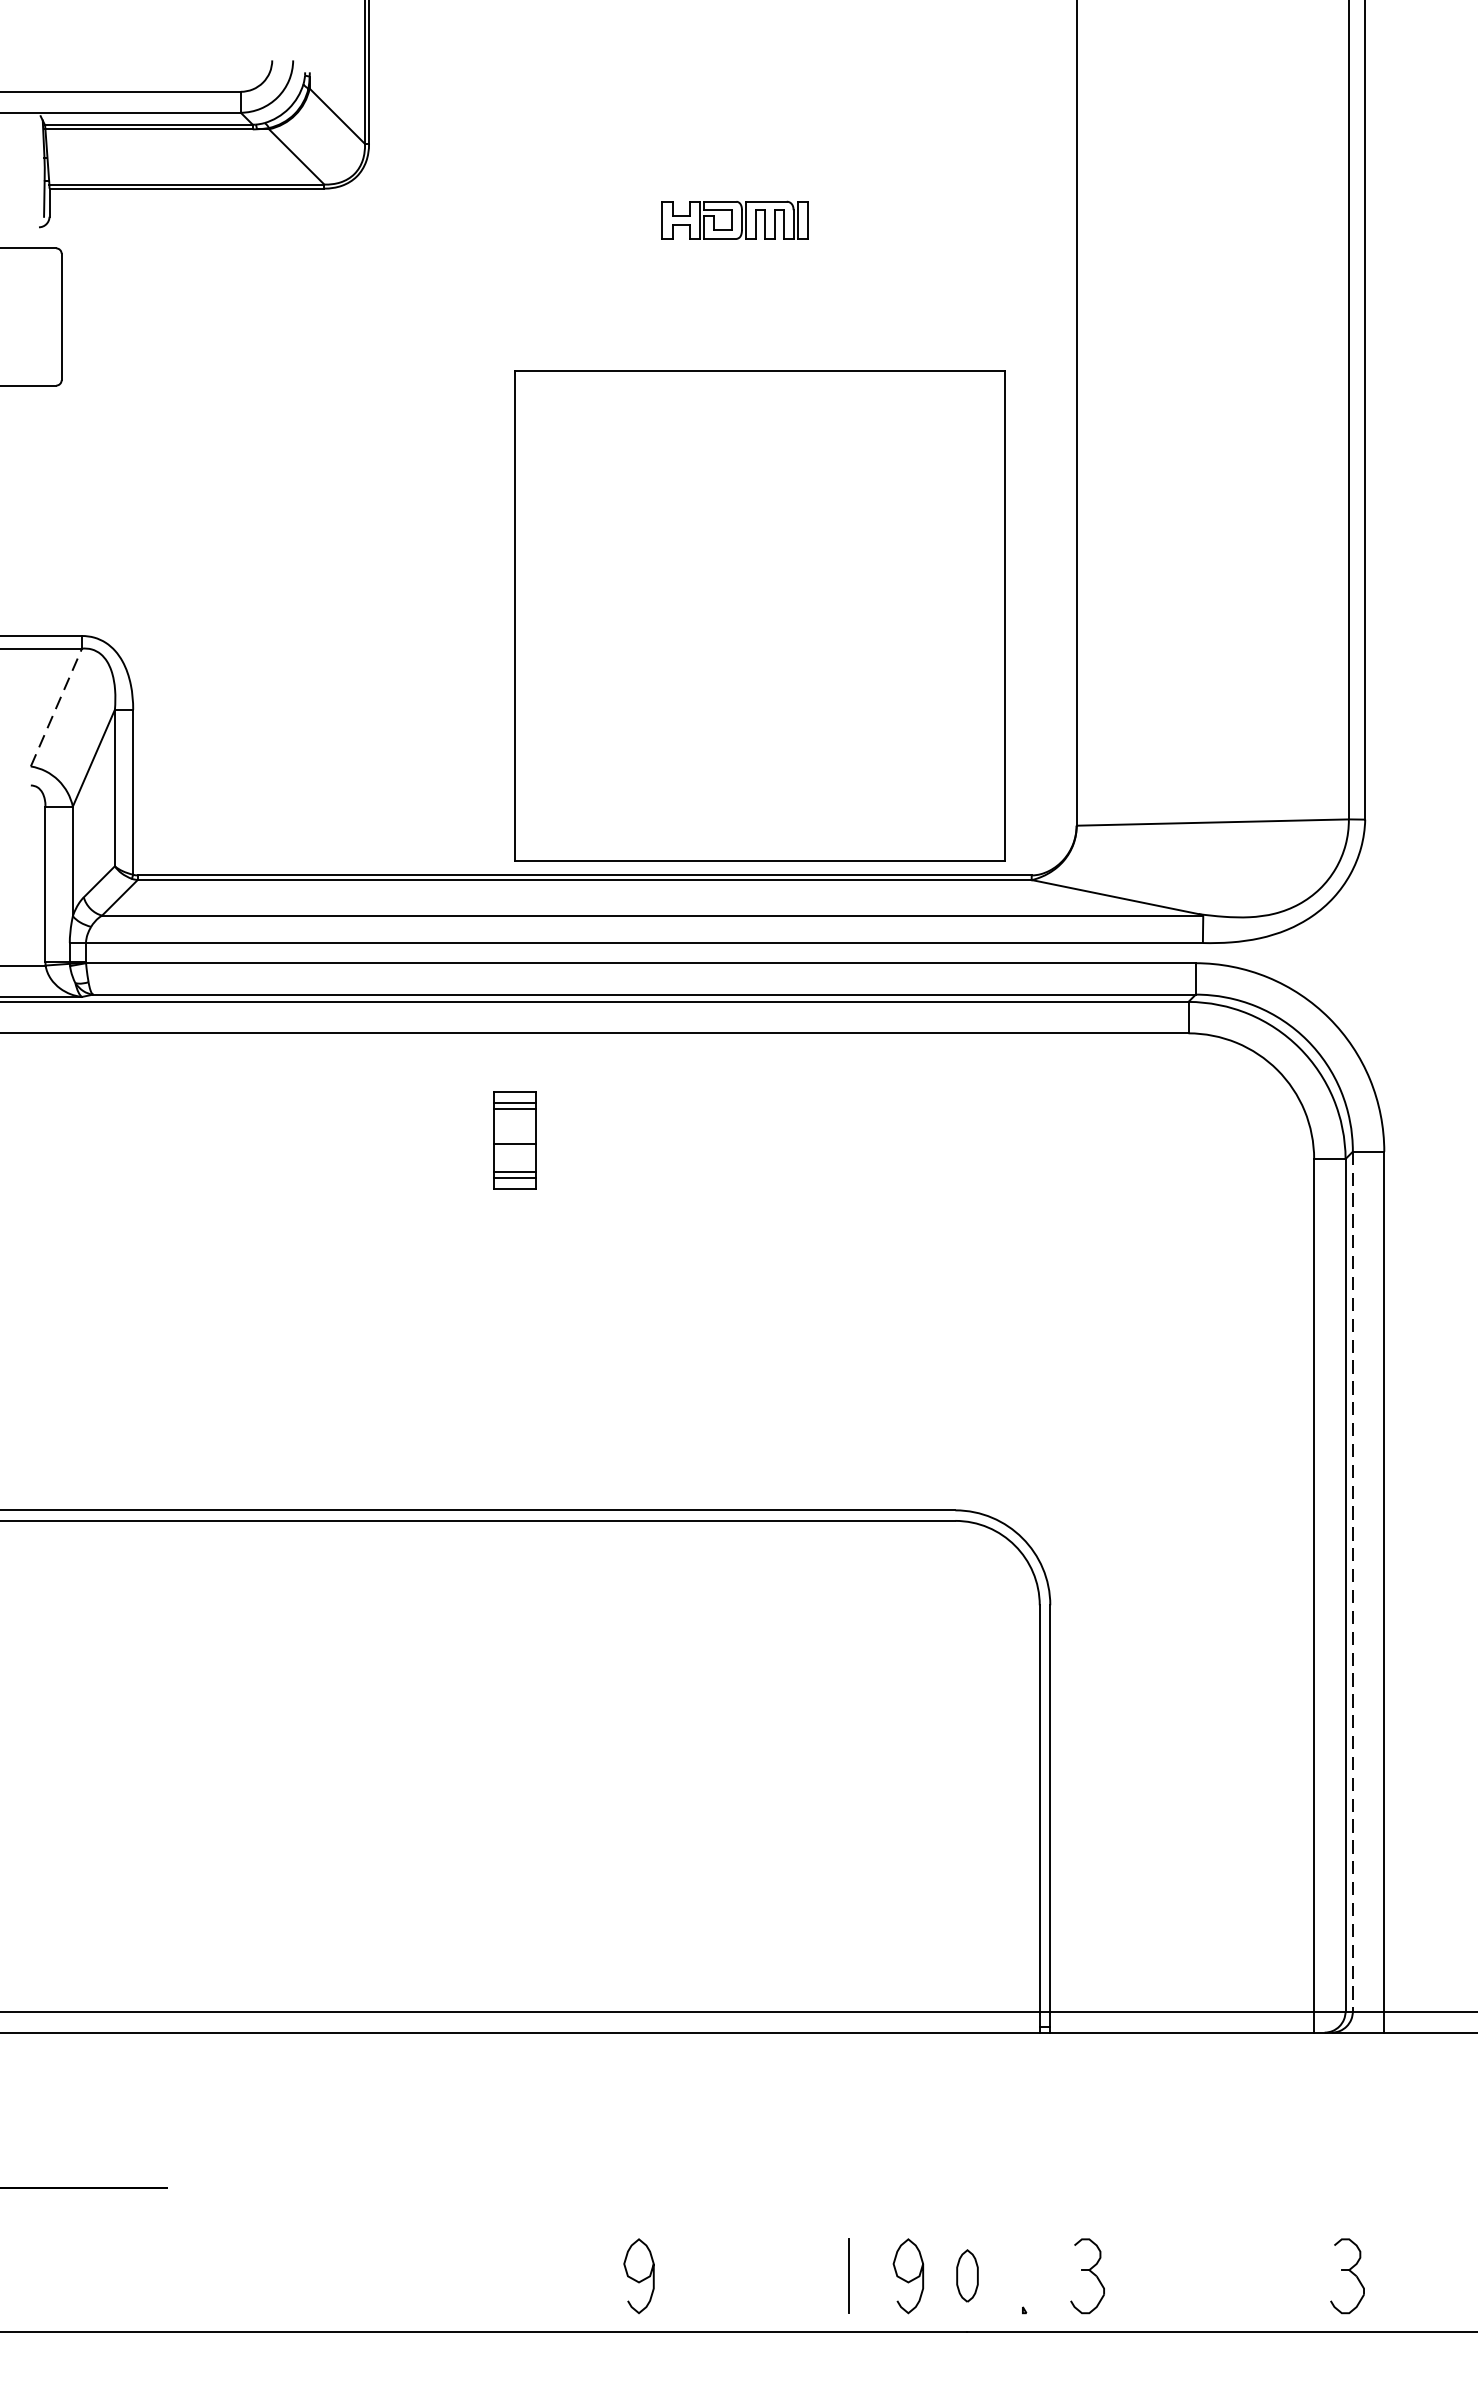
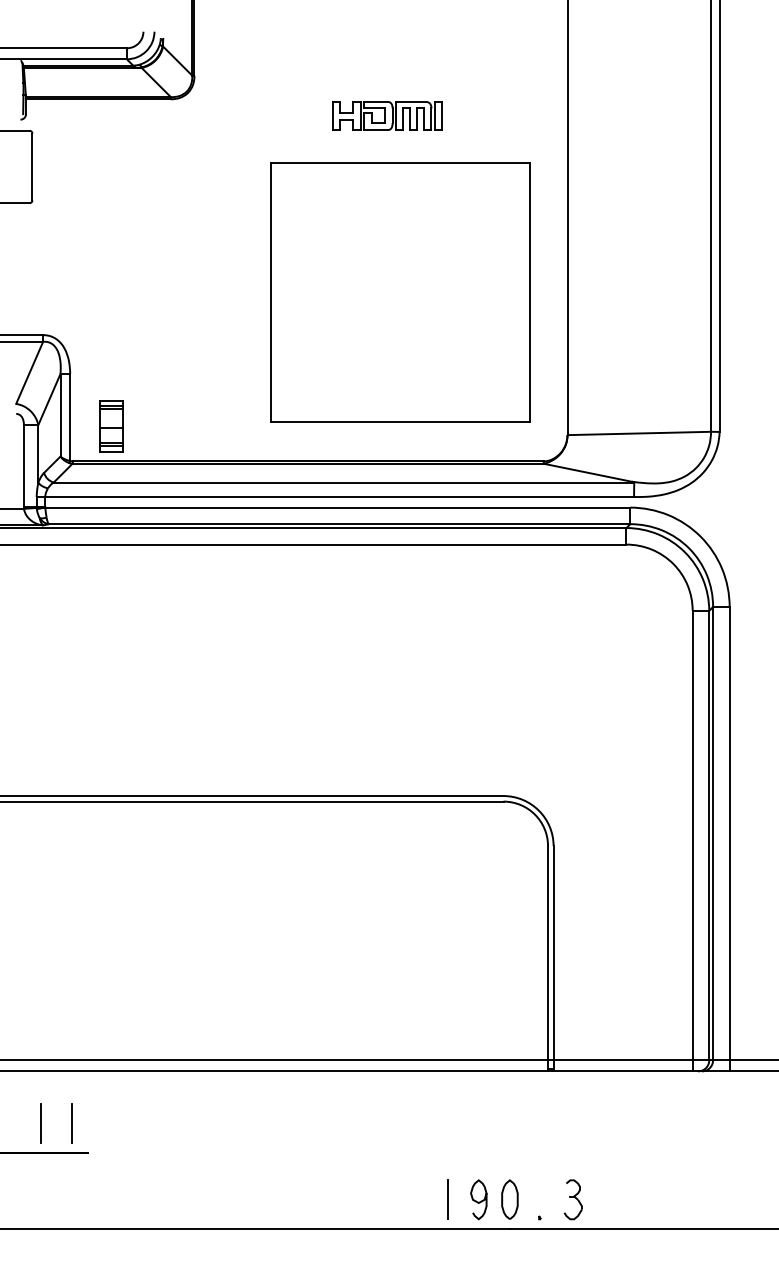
part: (735, 219) -> (387, 115), size x1.43
part: (759, 615) -> (400, 292), moved
line: (56, 706) -> (29, 372), dashed -> solid
part: (515, 1141) -> (111, 426), moved
line: (1353, 1581) -> (713, 833), dashed -> solid
line: (78, 2131) -> (41, 1123), added
line: (137, 2131) -> (72, 1123), added
part: (966, 2275) -> (509, 1199), size x1.43
part: (1346, 2275) -> (709, 1199), removed
curve: (638, 2279) -> (336, 1201), removed

